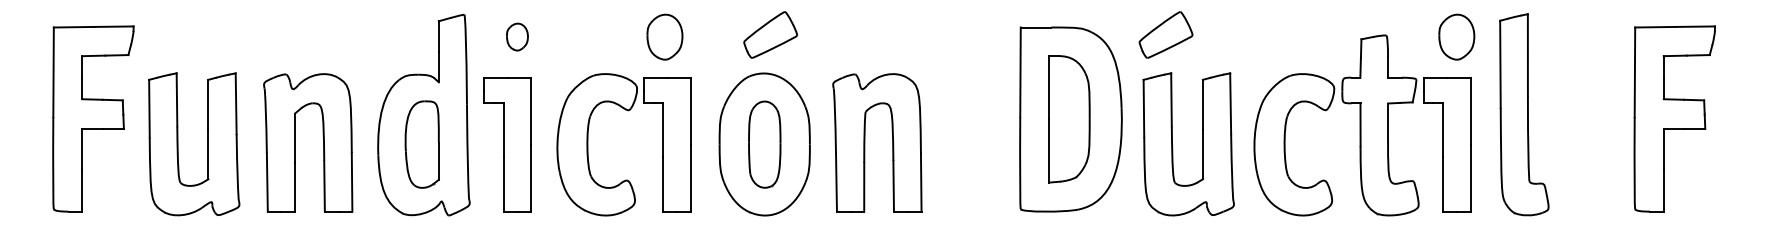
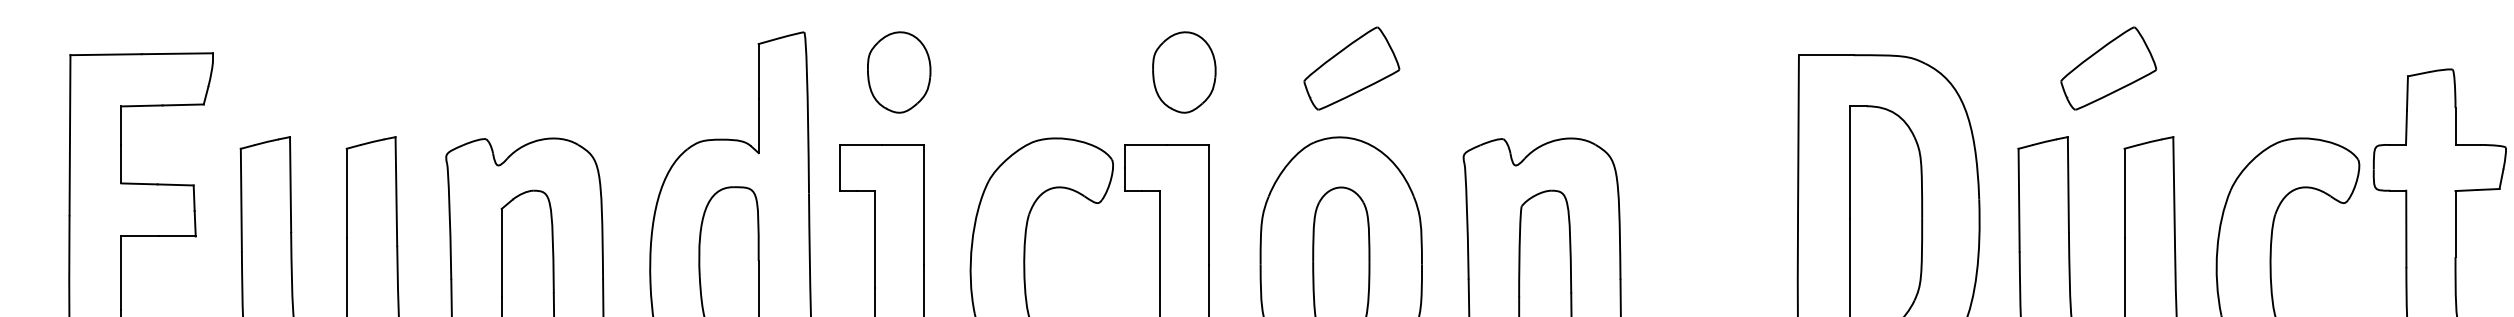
part: (1165, 34) -> (2107, 67), moved
part: (517, 36) -> (899, 71), size x1.67
part: (664, 36) -> (1183, 71), moved

